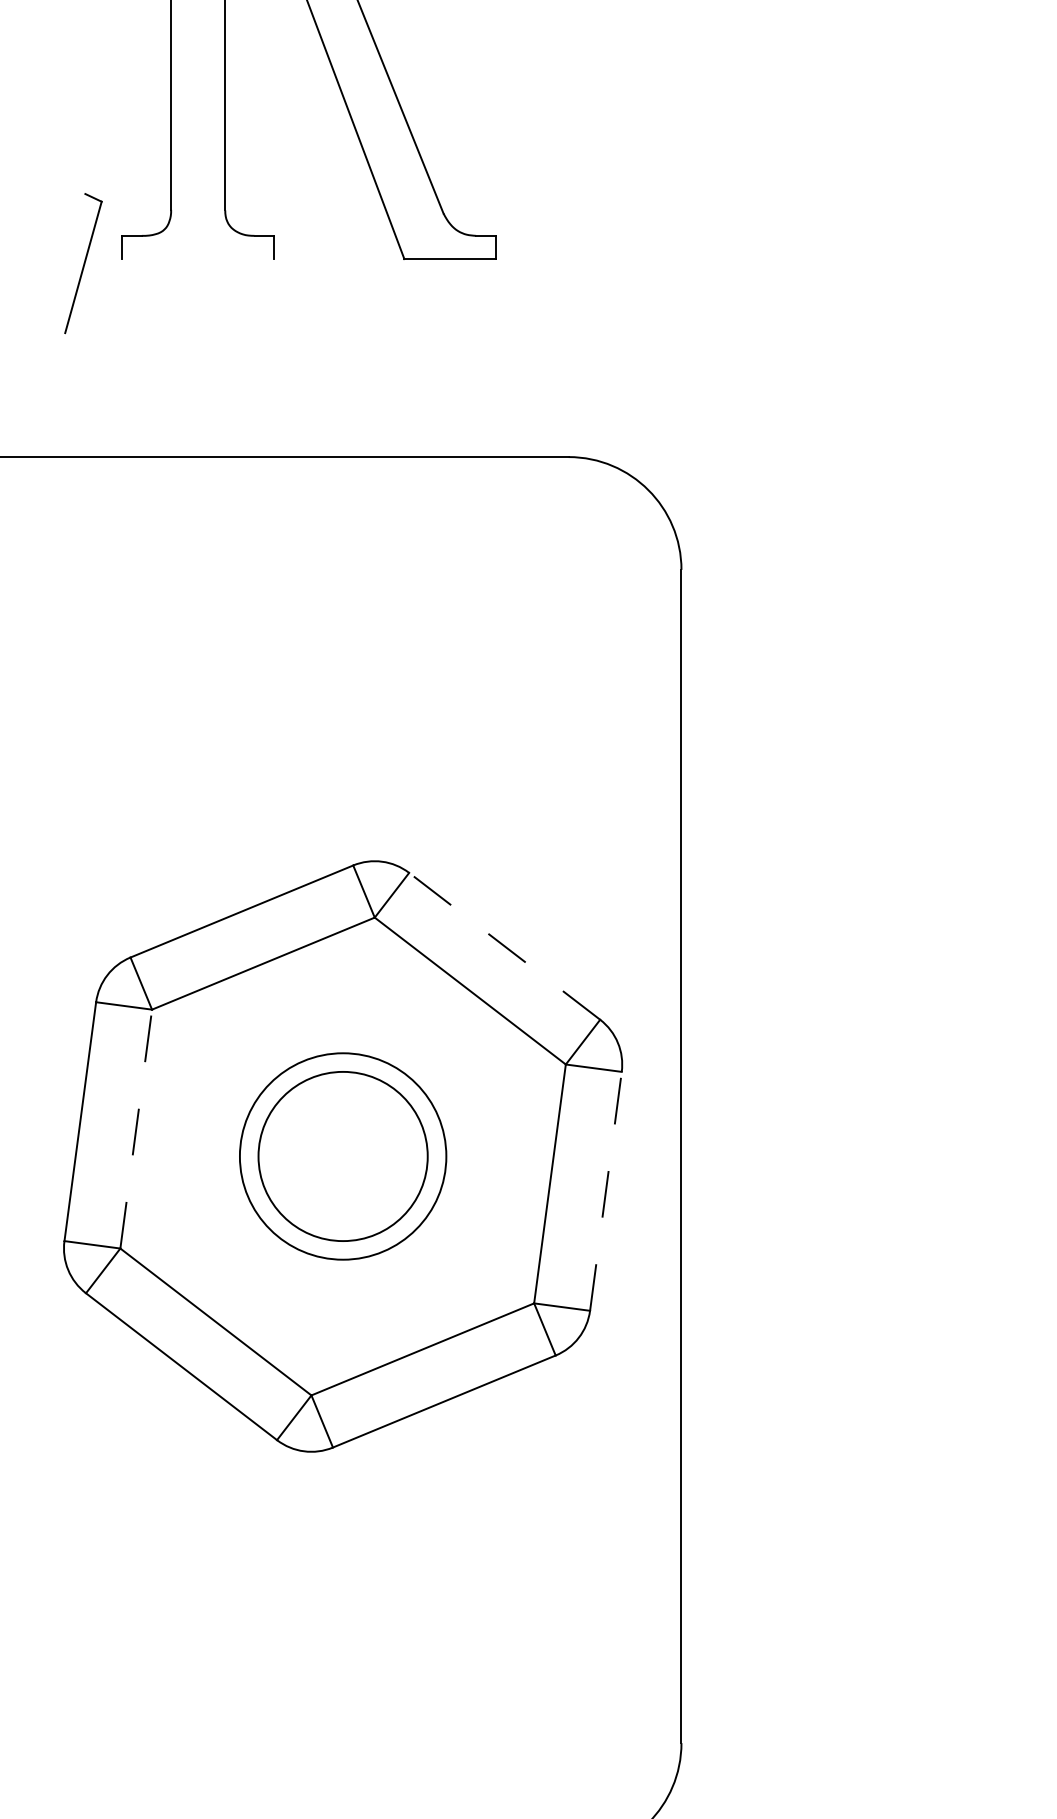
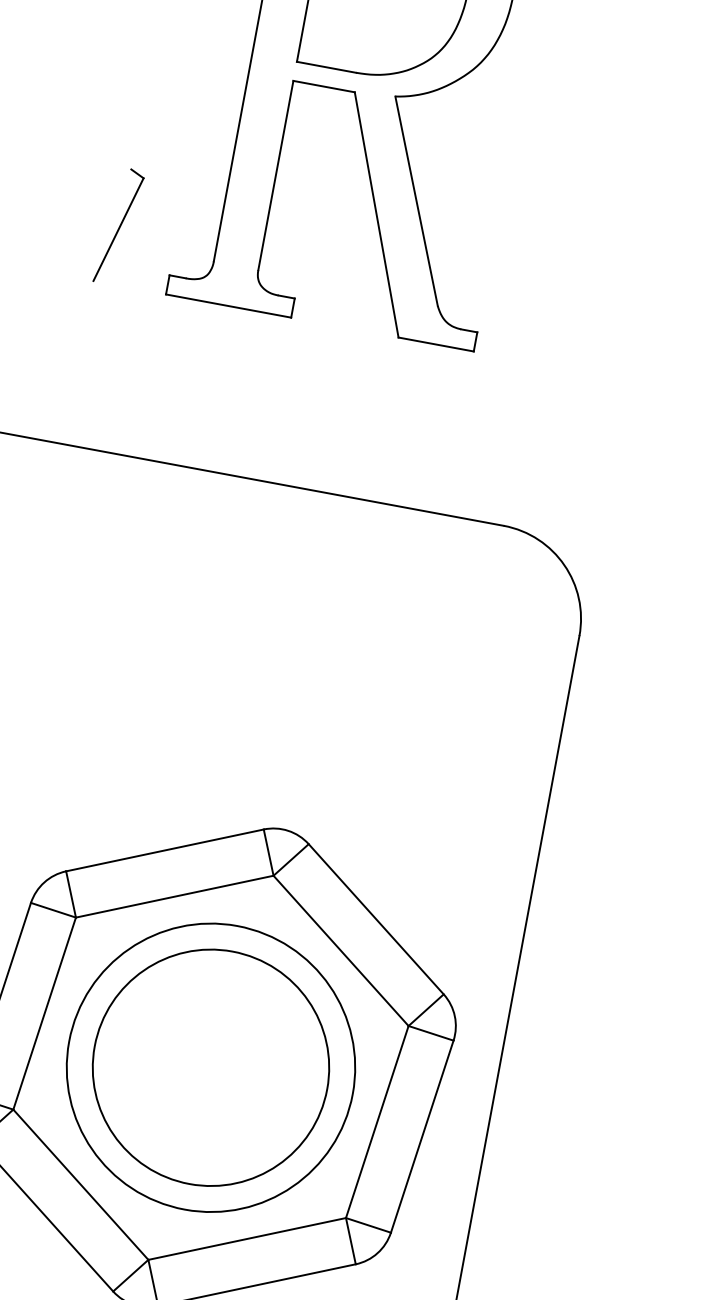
line: (198, 259) -> (228, 306), added
part: (83, 263) -> (119, 226), moved
line: (504, 946) -> (376, 919), dashed -> solid
line: (136, 1128) -> (44, 1013), dashed -> solid
circle: (343, 1156) -> (211, 1067), size x1.67
circle: (343, 1156) -> (211, 1067), size x1.67
line: (605, 1191) -> (421, 1136), dashed -> solid

